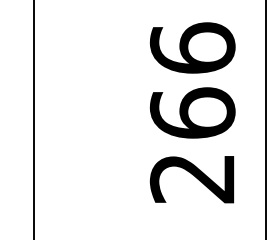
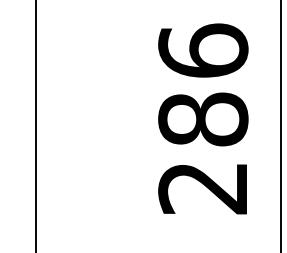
text: (192, 113) -> (203, 119), 266 -> 286

